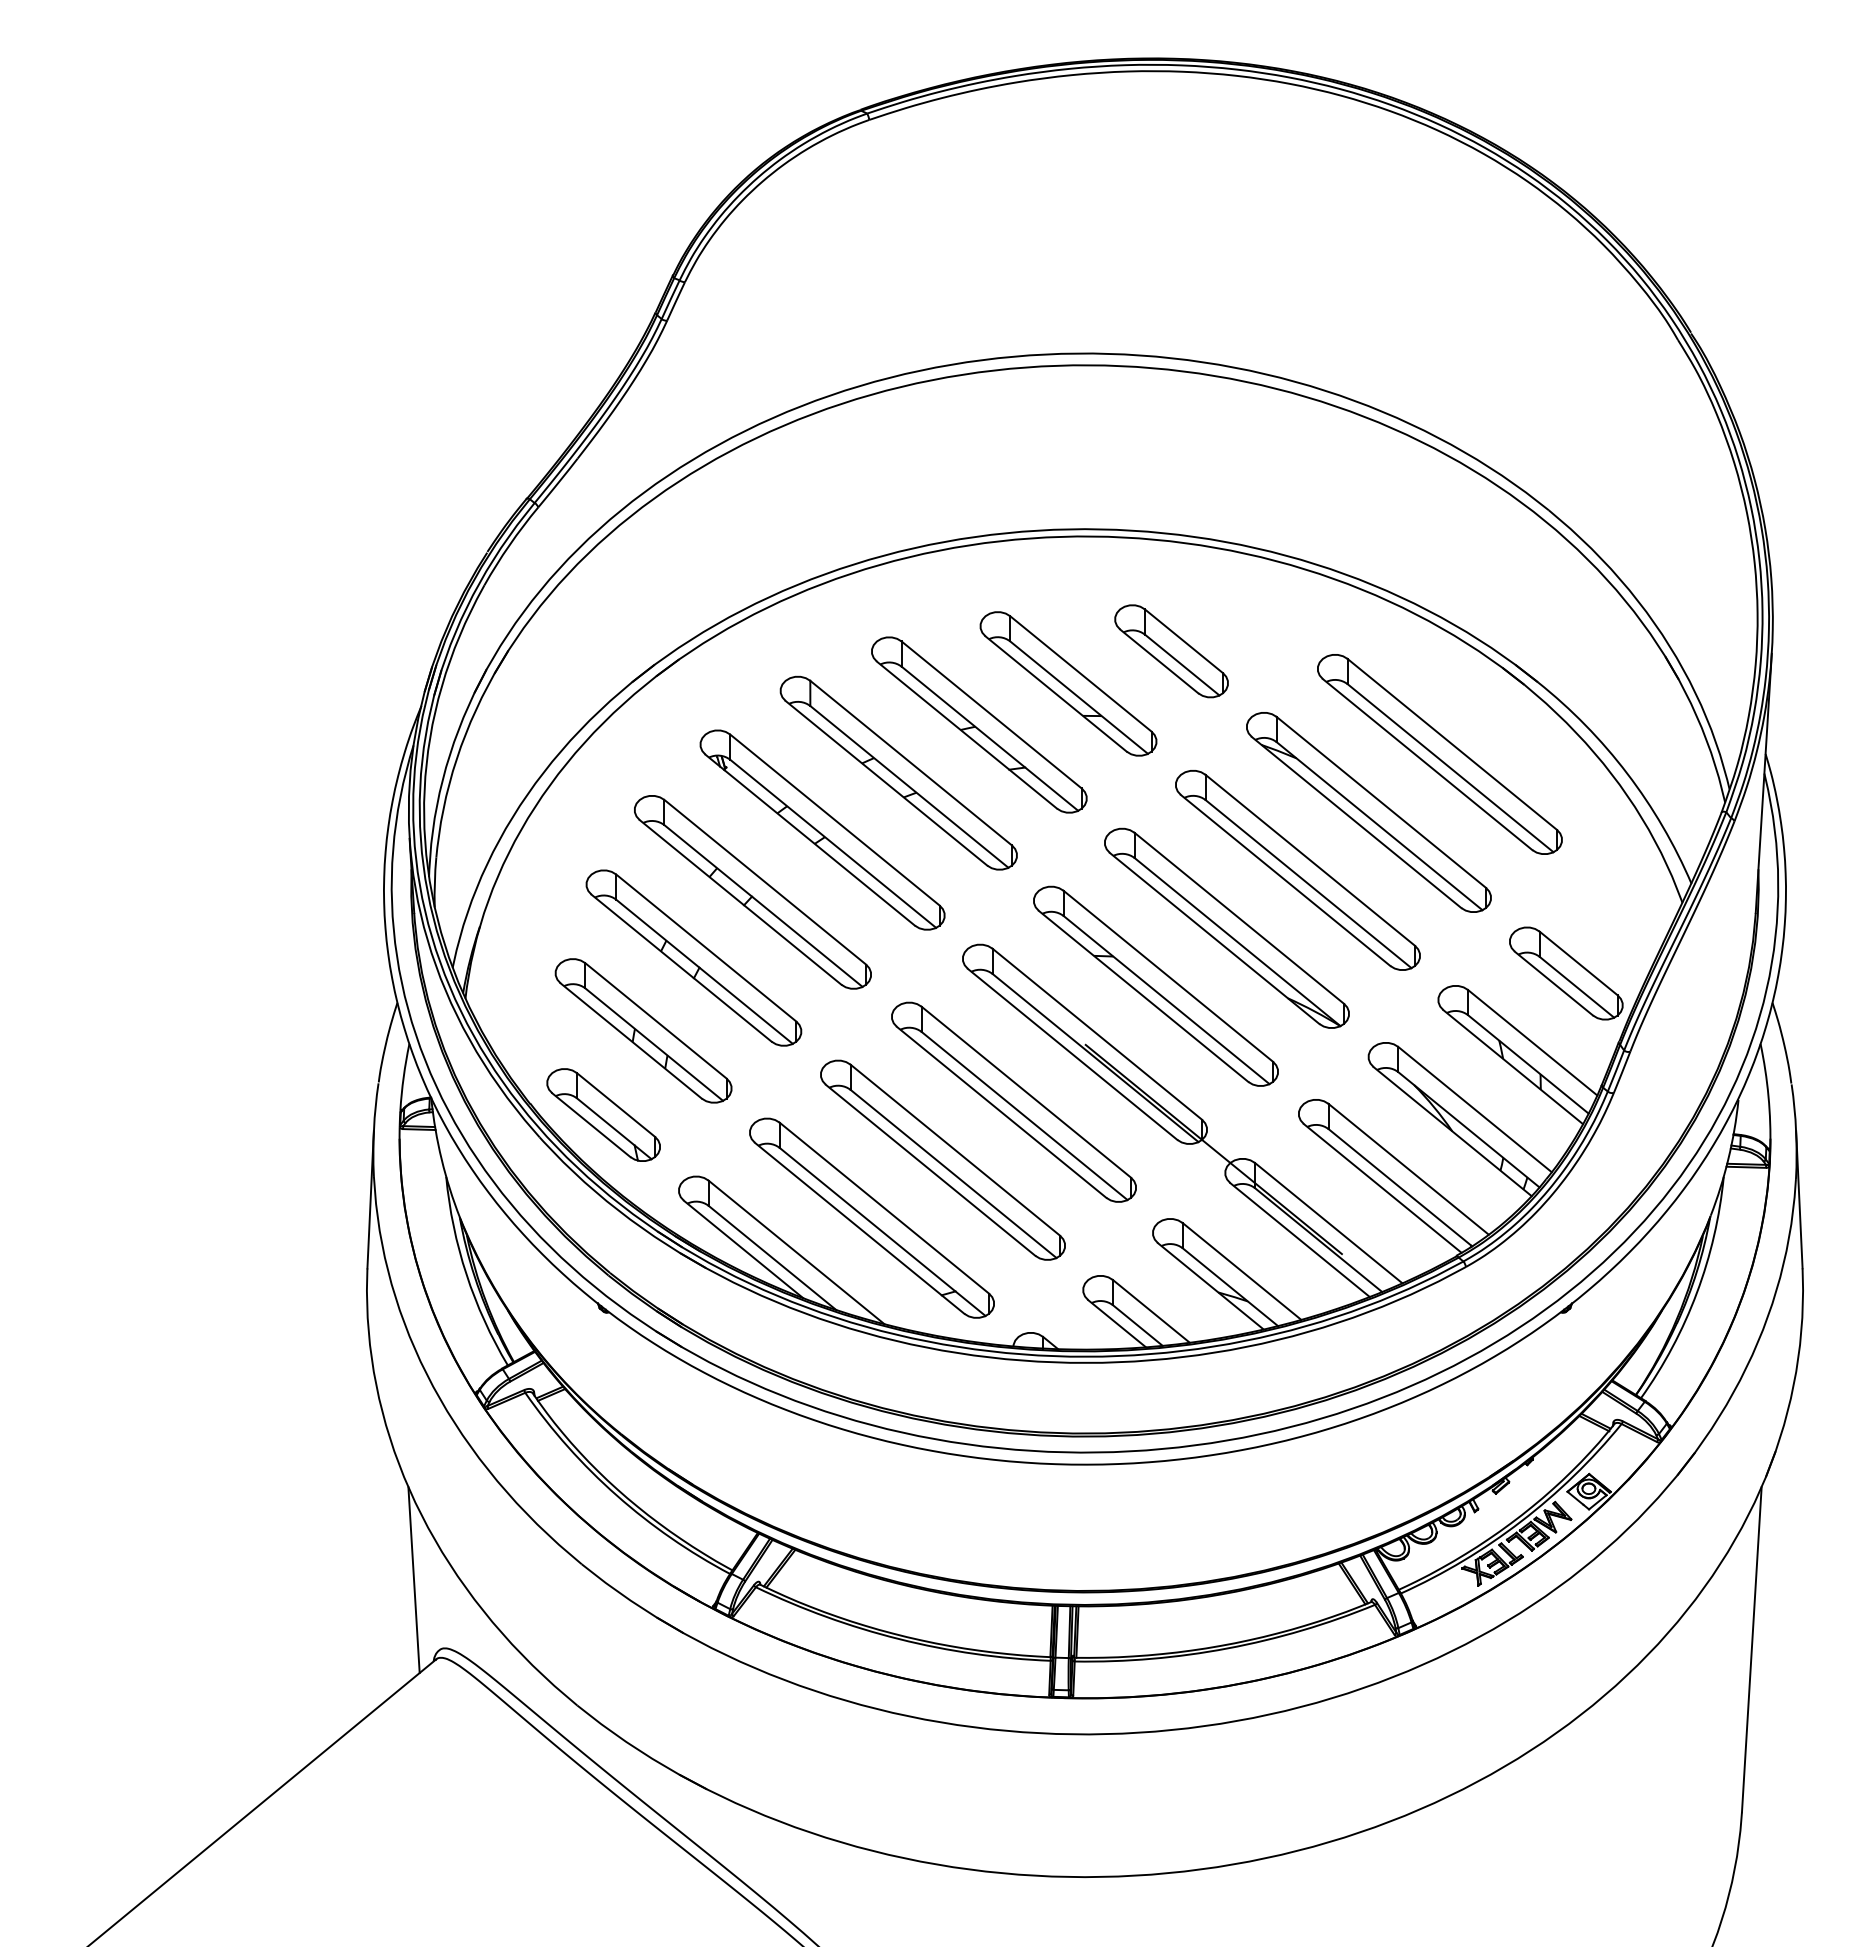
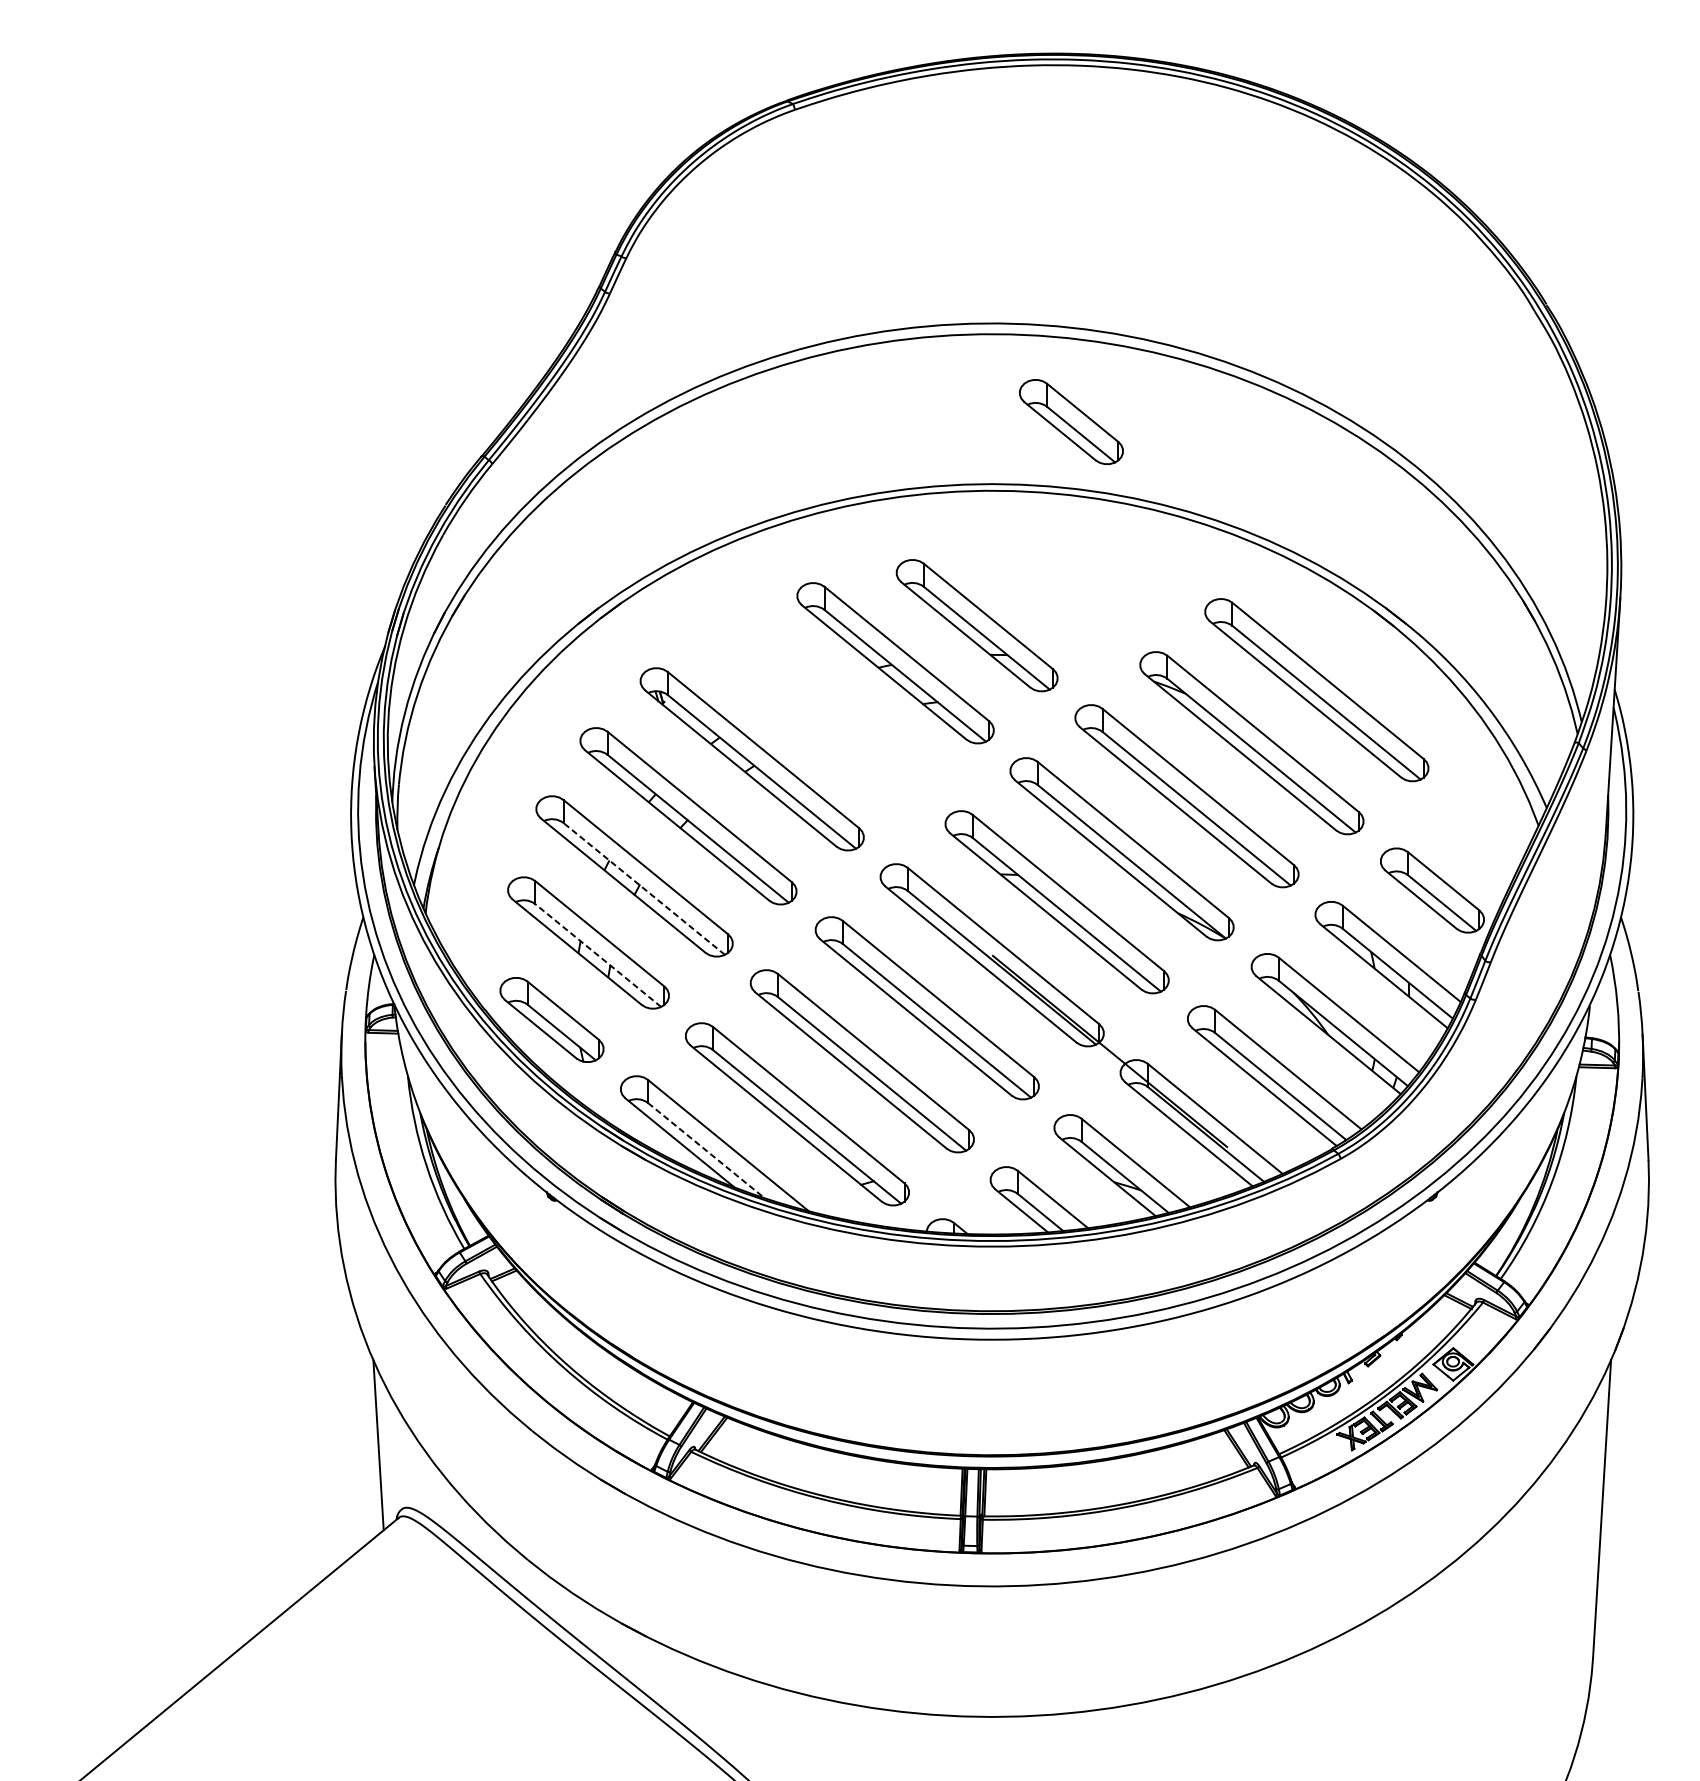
part: (1171, 651) -> (1071, 422), moved
part: (898, 772) -> (821, 706), removed
line: (704, 971) -> (644, 888), solid -> dashed
line: (654, 1044) -> (598, 955), solid -> dashed
line: (772, 1258) -> (706, 1151), solid -> dashed

